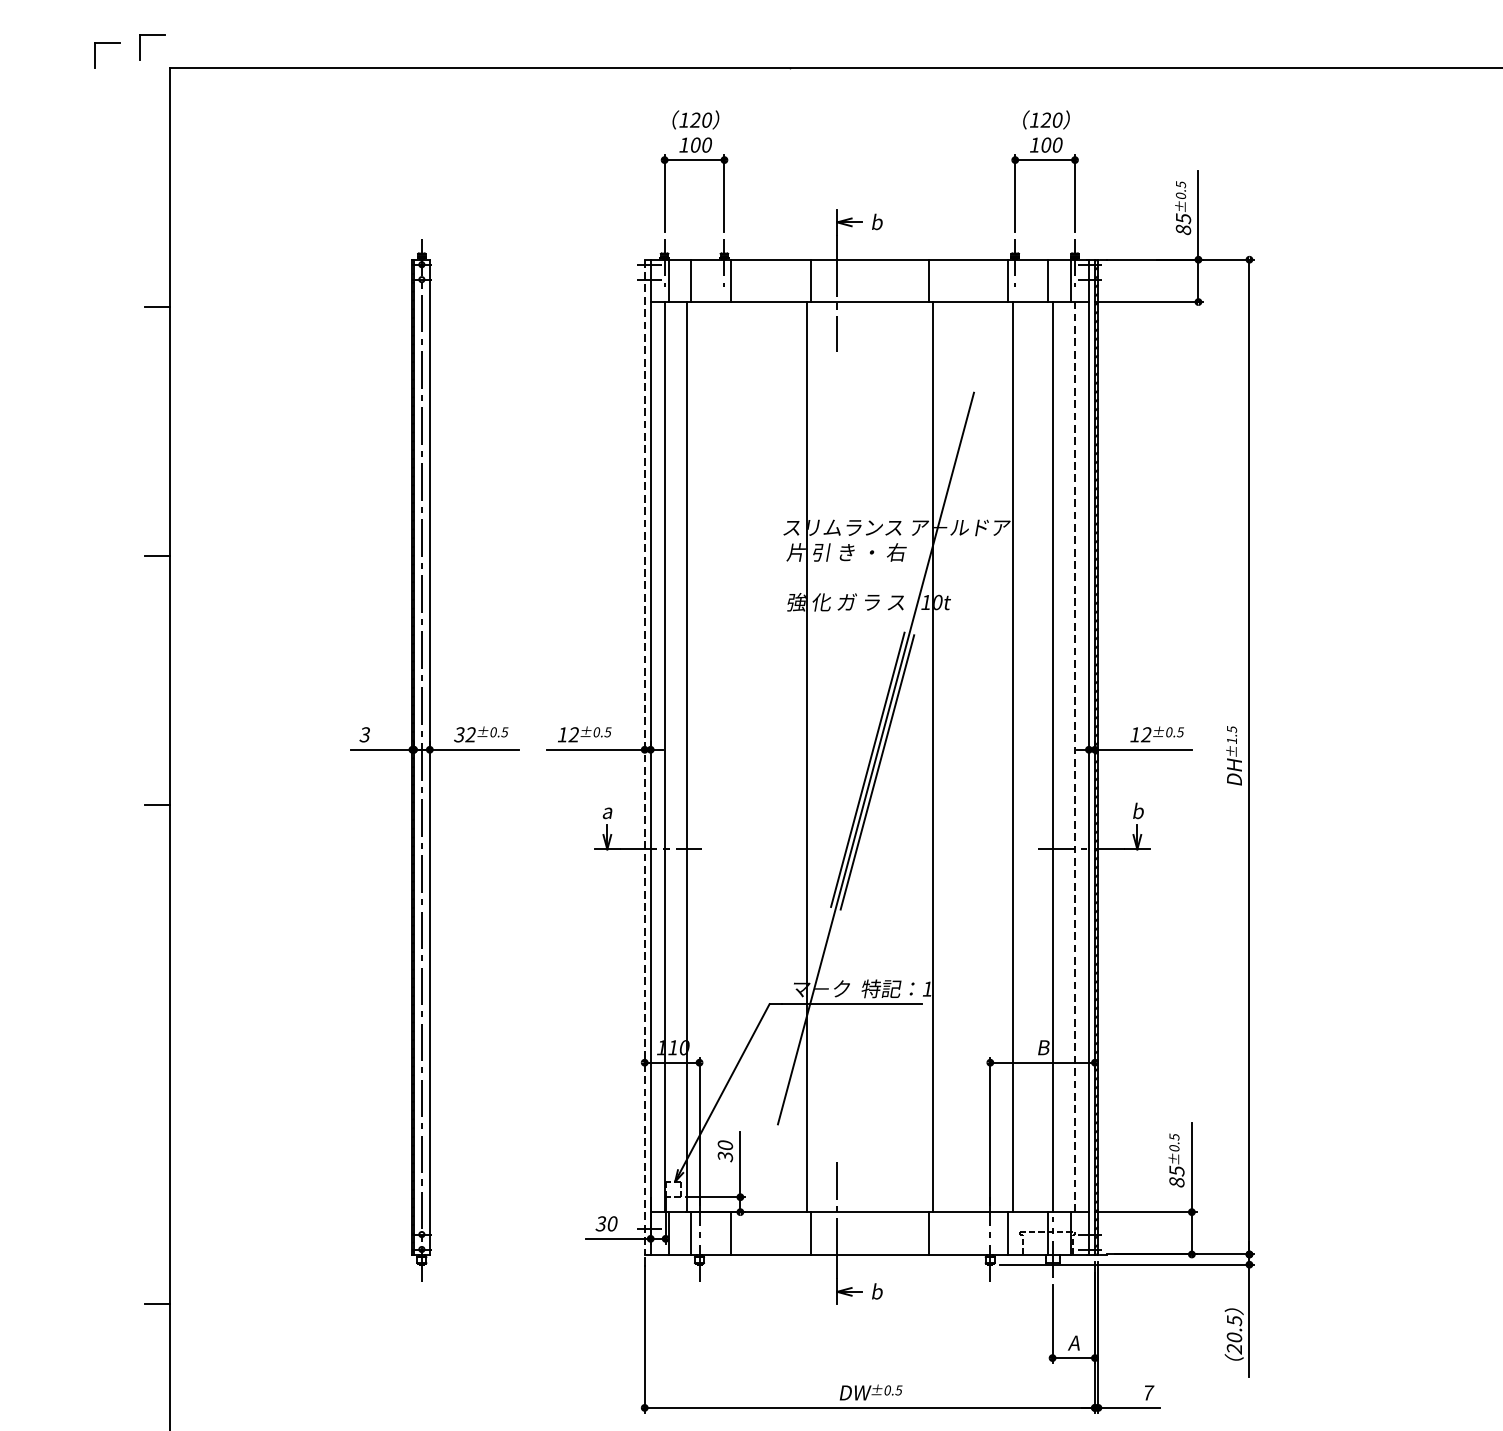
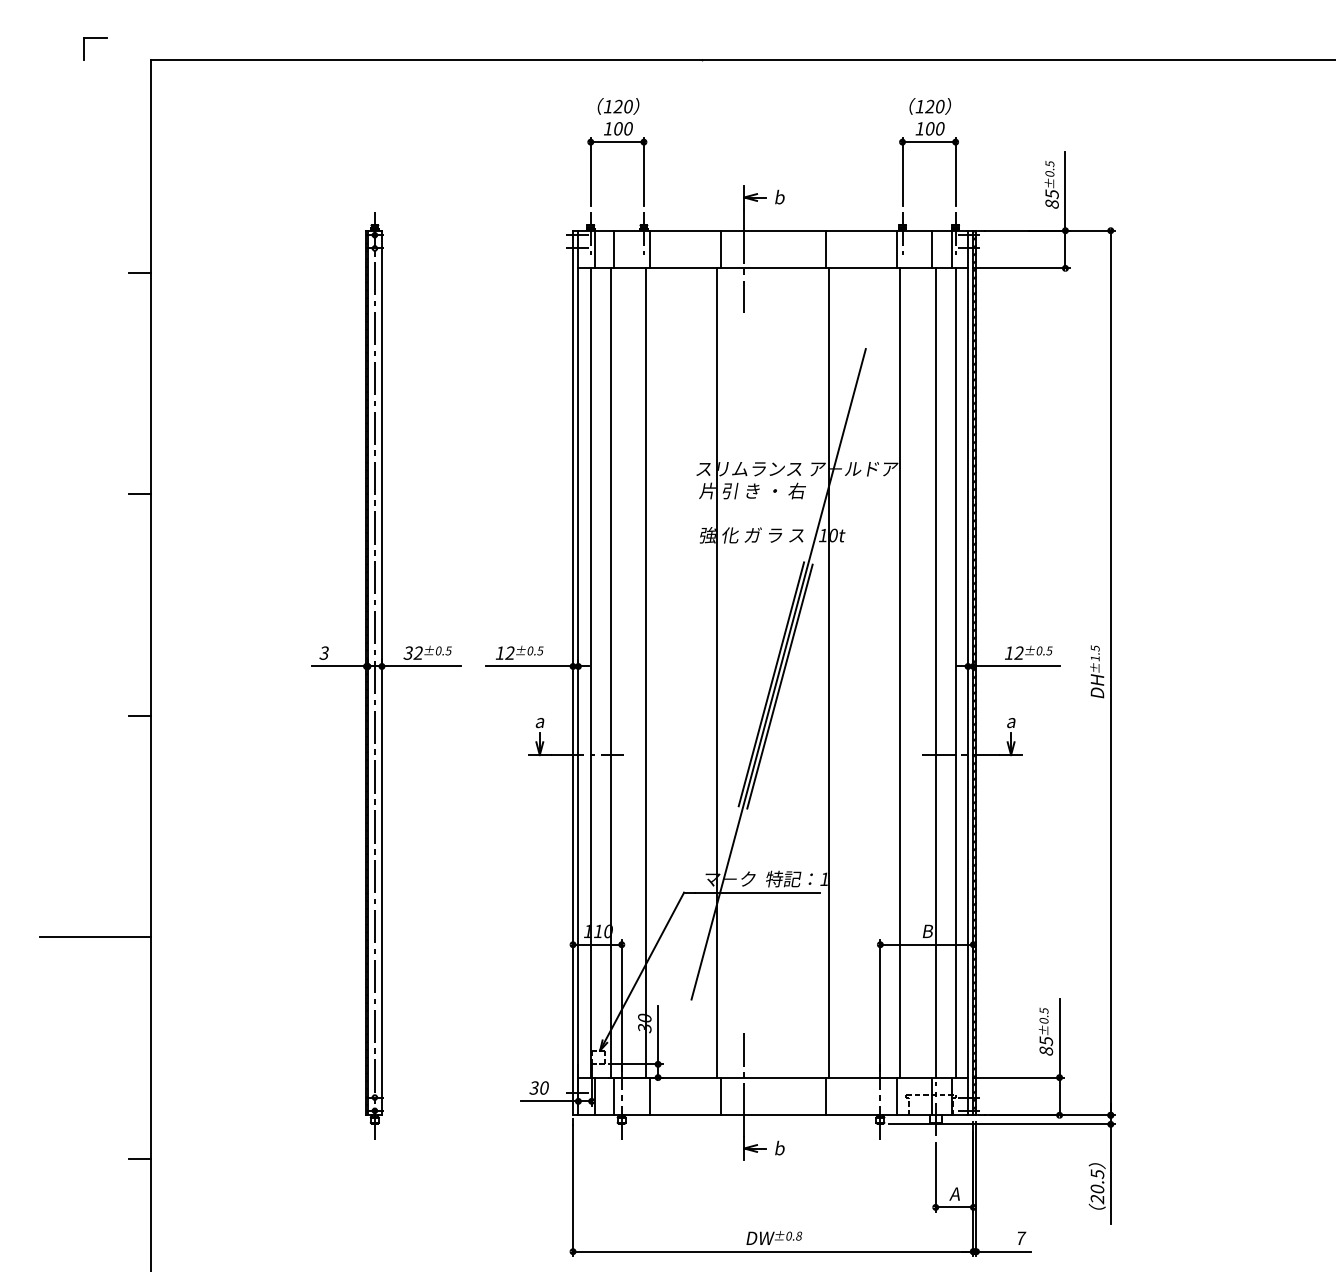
part: (152, 35) -> (135, 31), removed
line: (727, 756) -> (646, 672), added
line: (645, 757) -> (573, 673), dashed -> solid
line: (1074, 757) -> (955, 673), dashed -> solid
text: (1137, 810) -> (1011, 720), b -> a
line: (107, 1054) -> (95, 937), added
text: (898, 1389) -> (798, 1235), ±0.5 -> ±0.8

